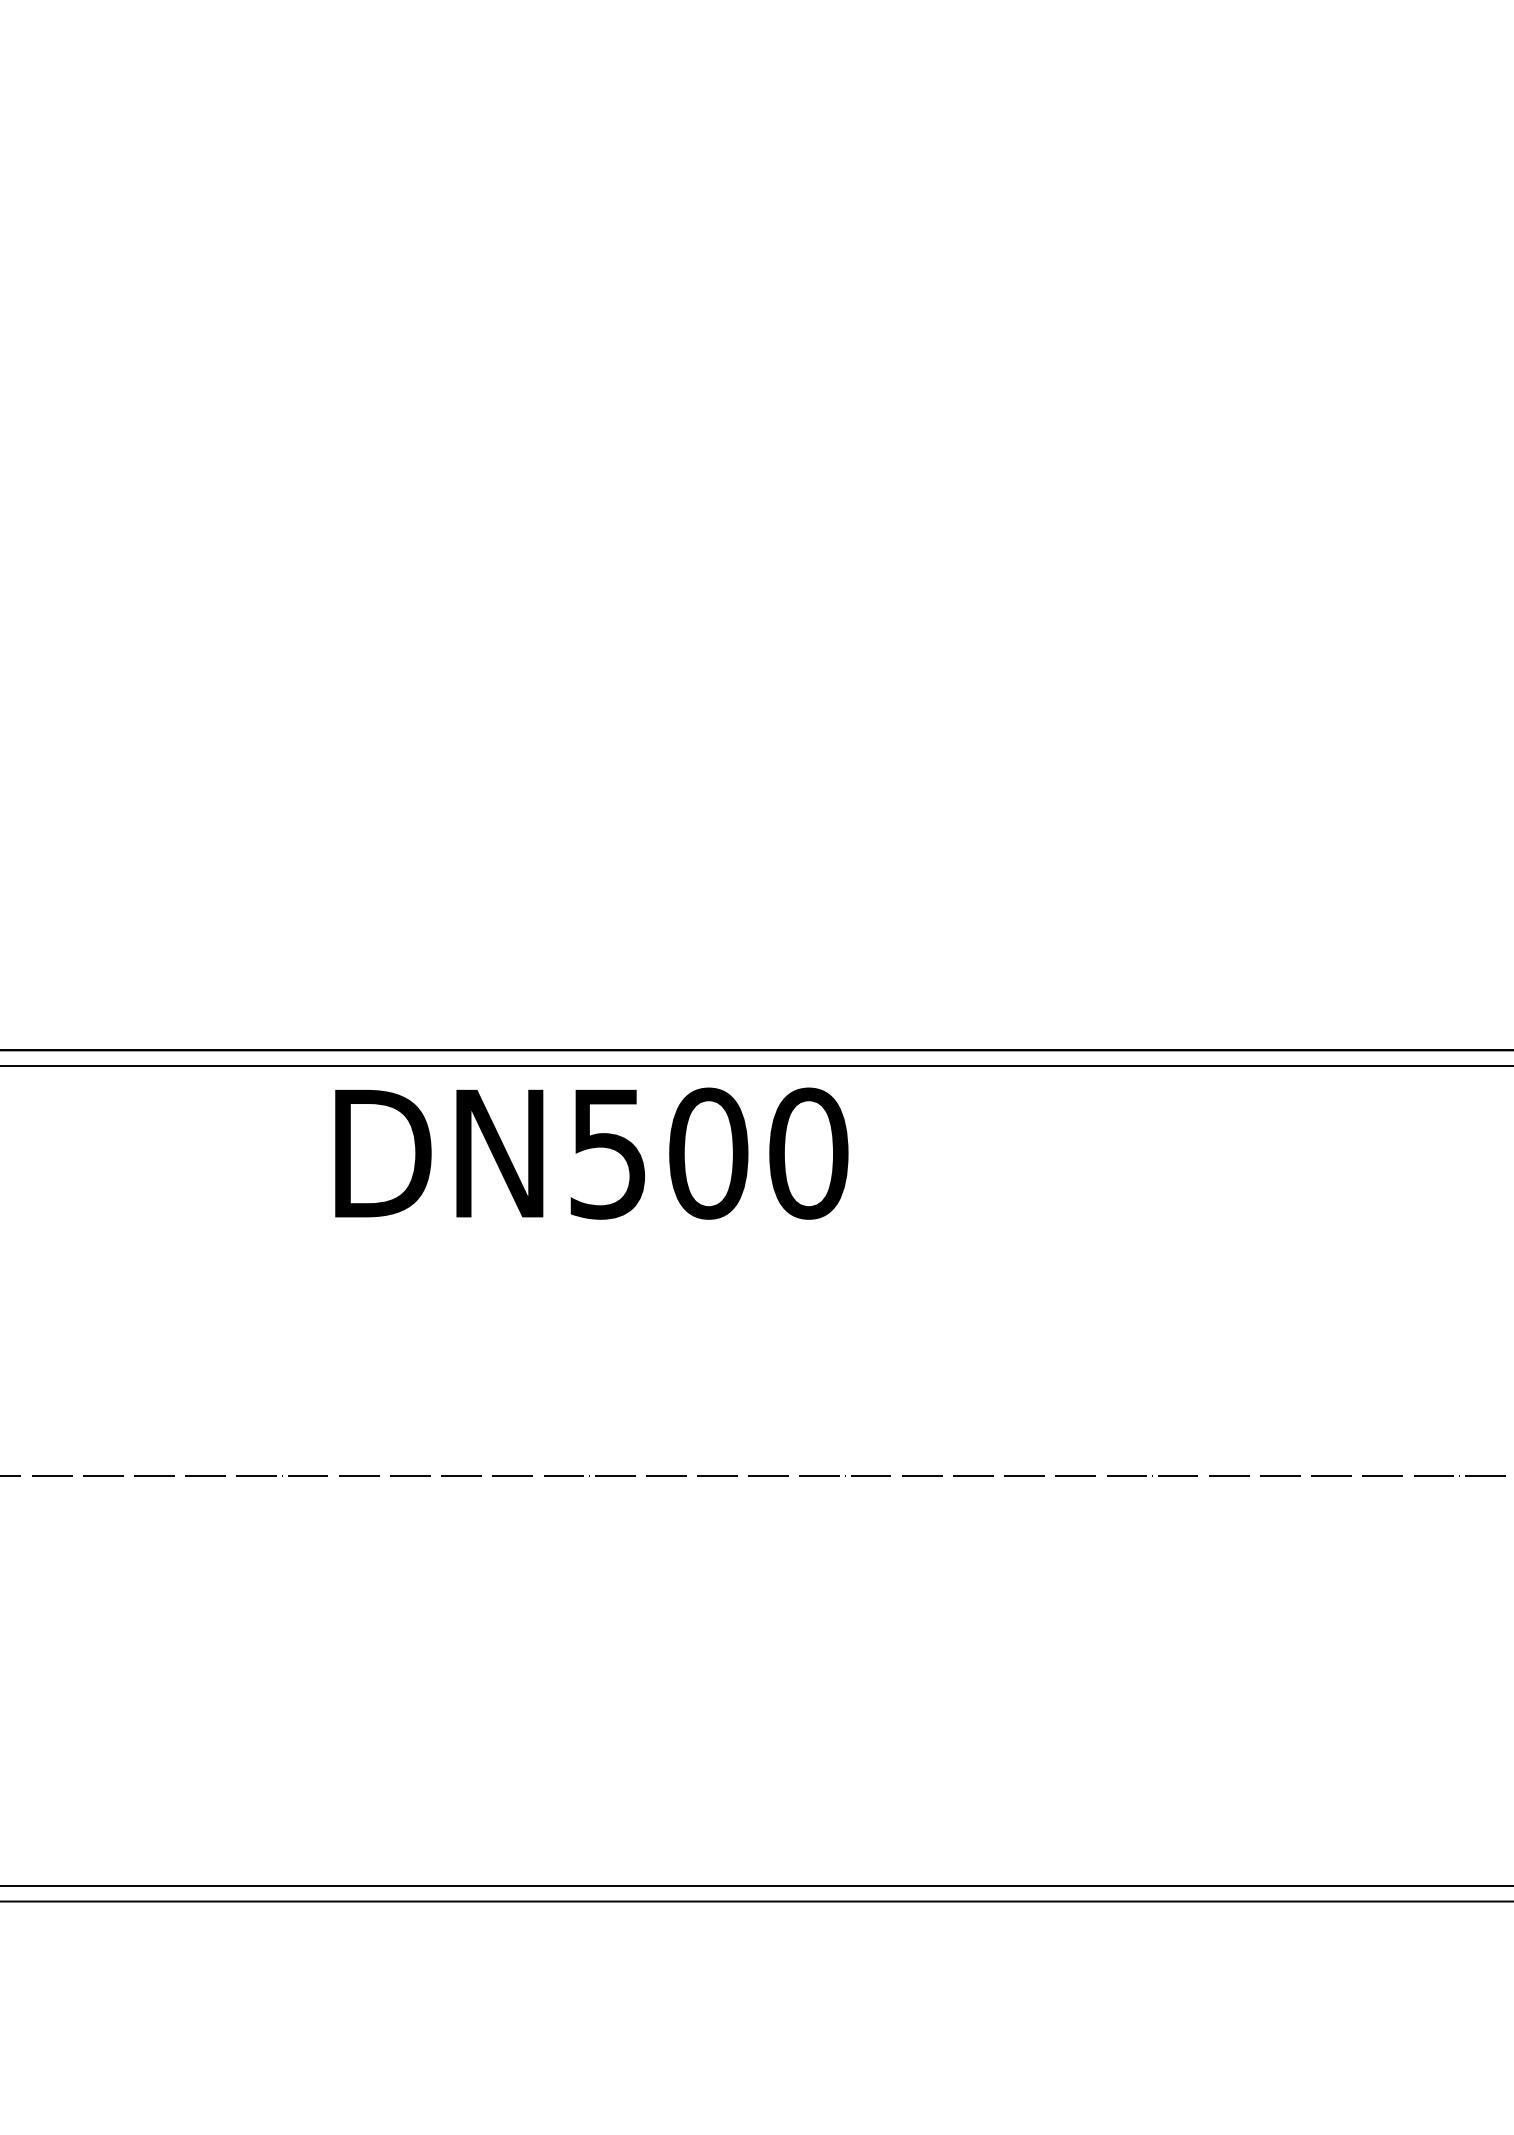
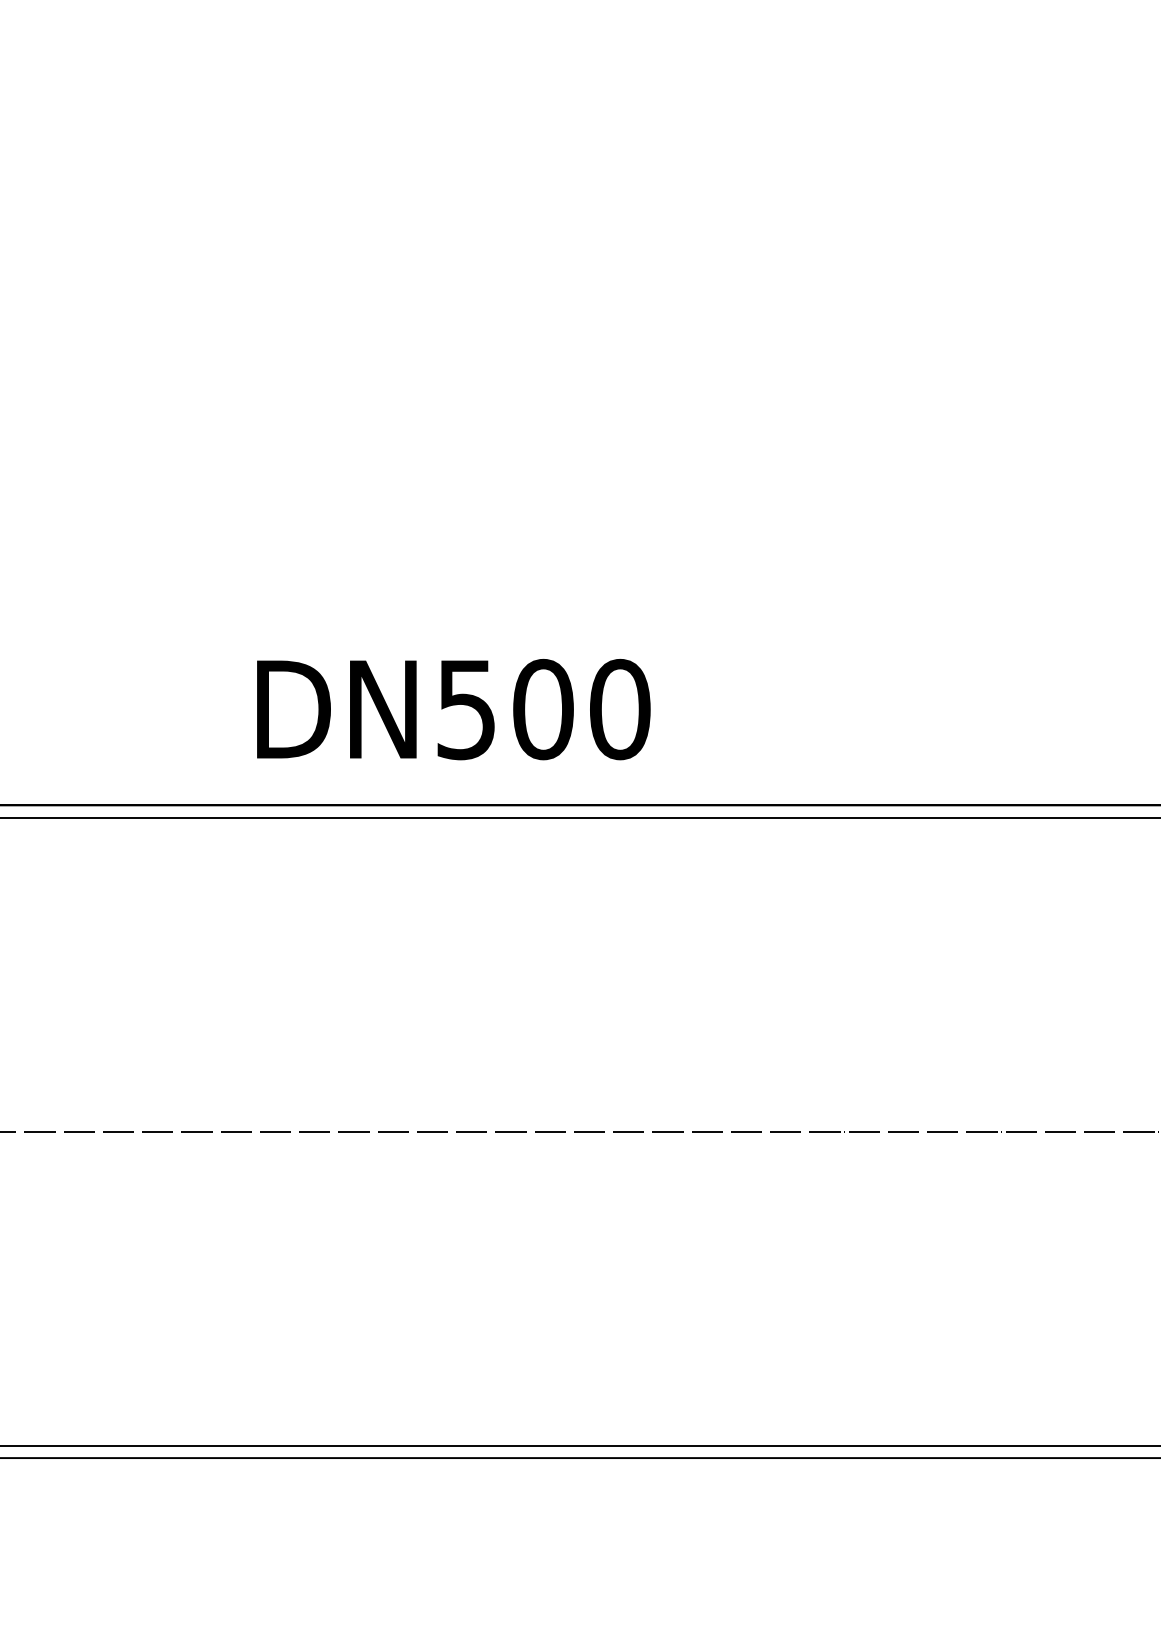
text: (591, 1153) -> (453, 709), moved

